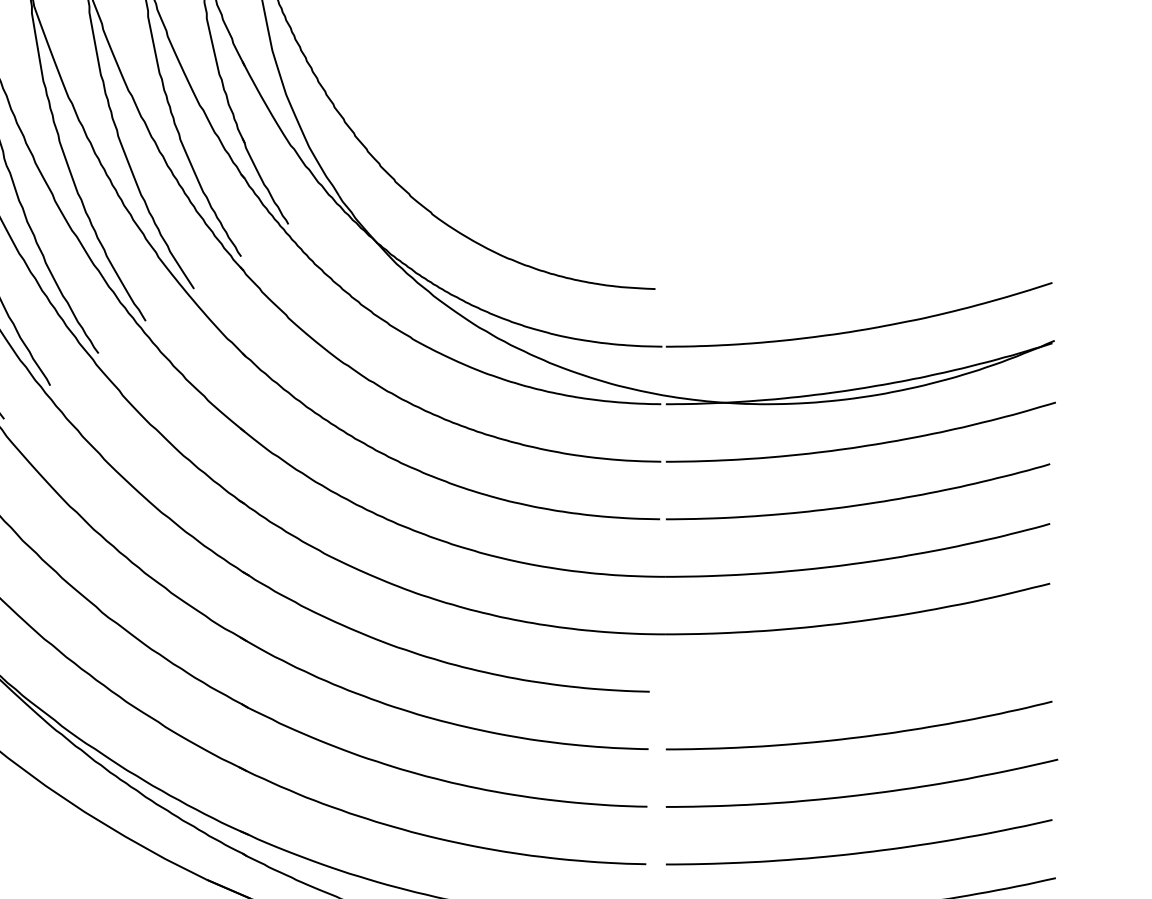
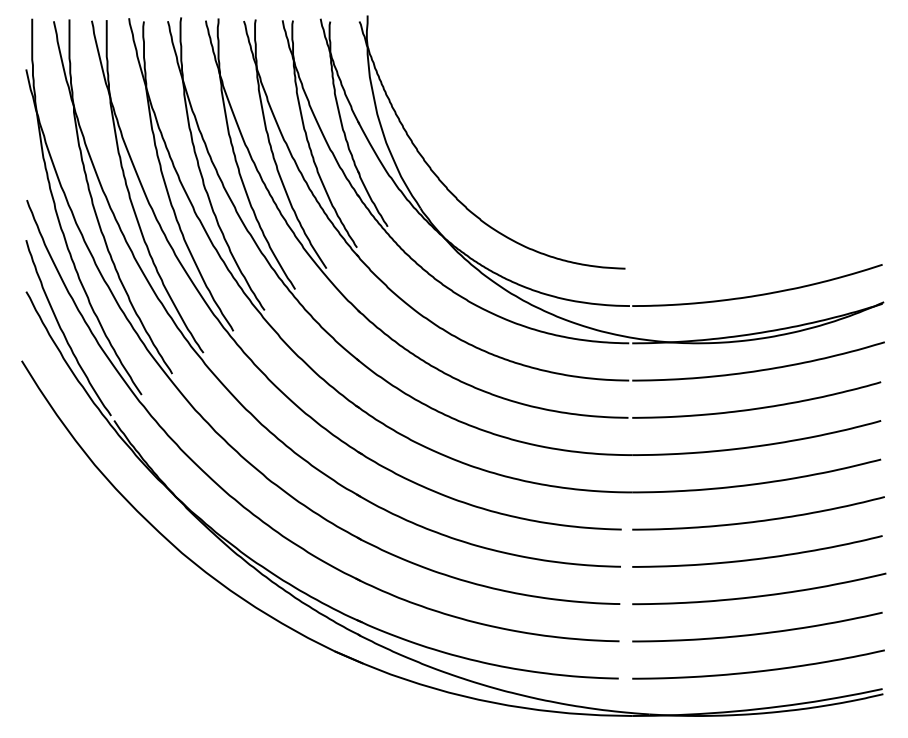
curve: (860, 677) -> (758, 520), added

